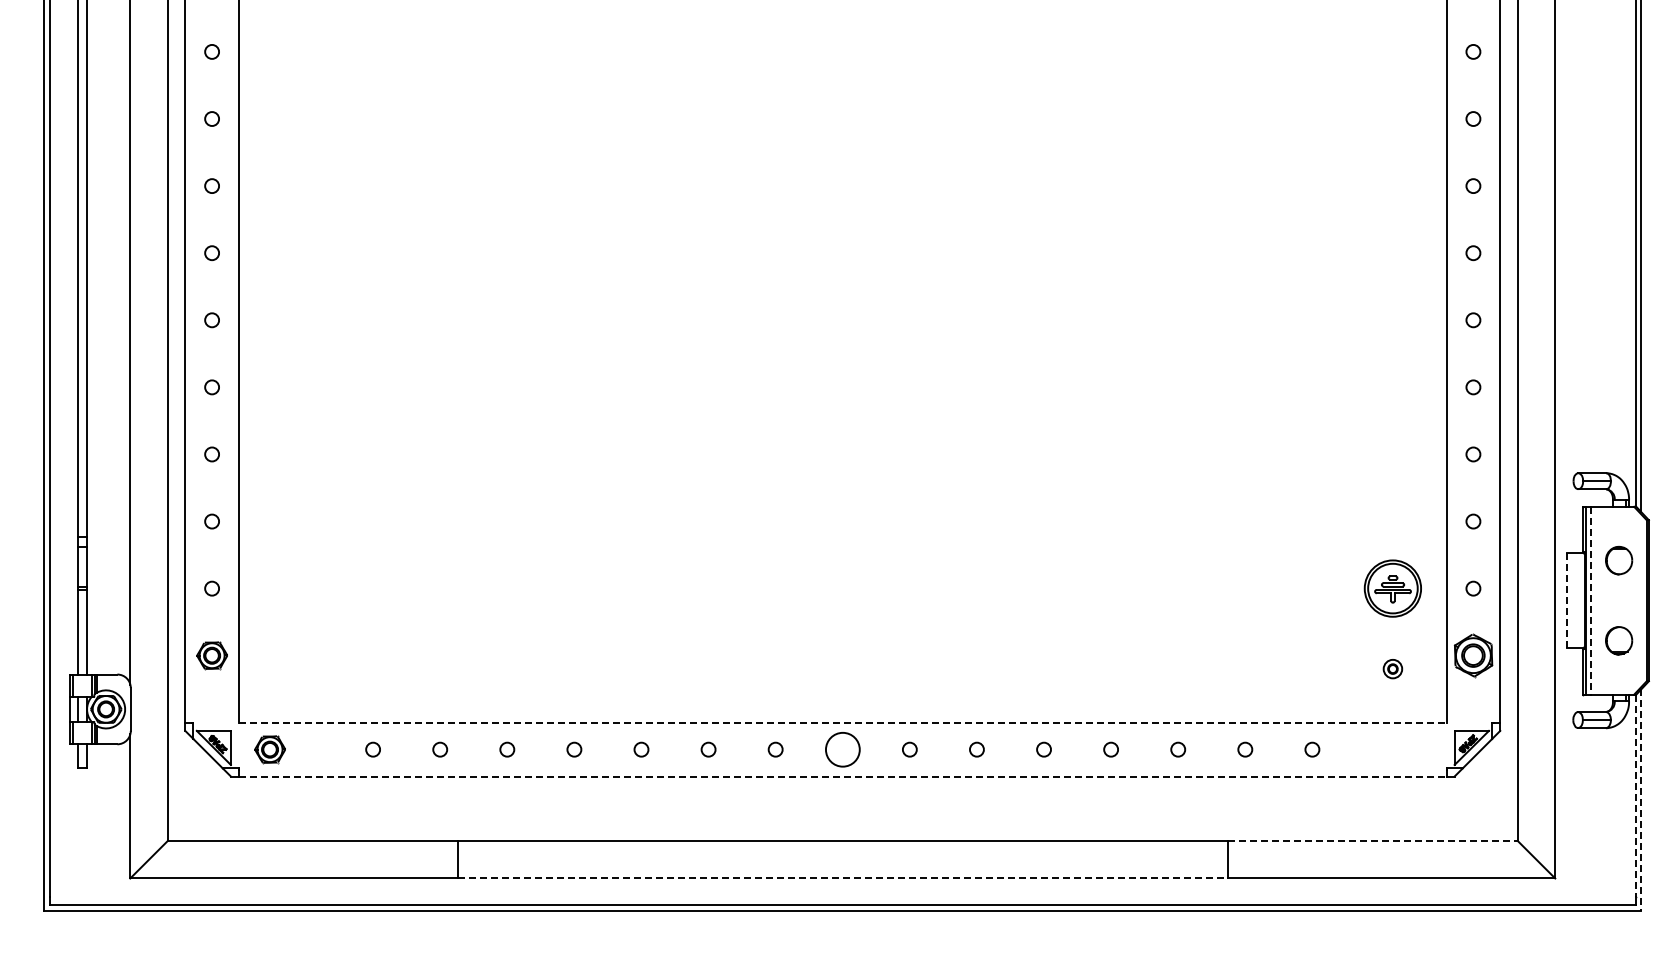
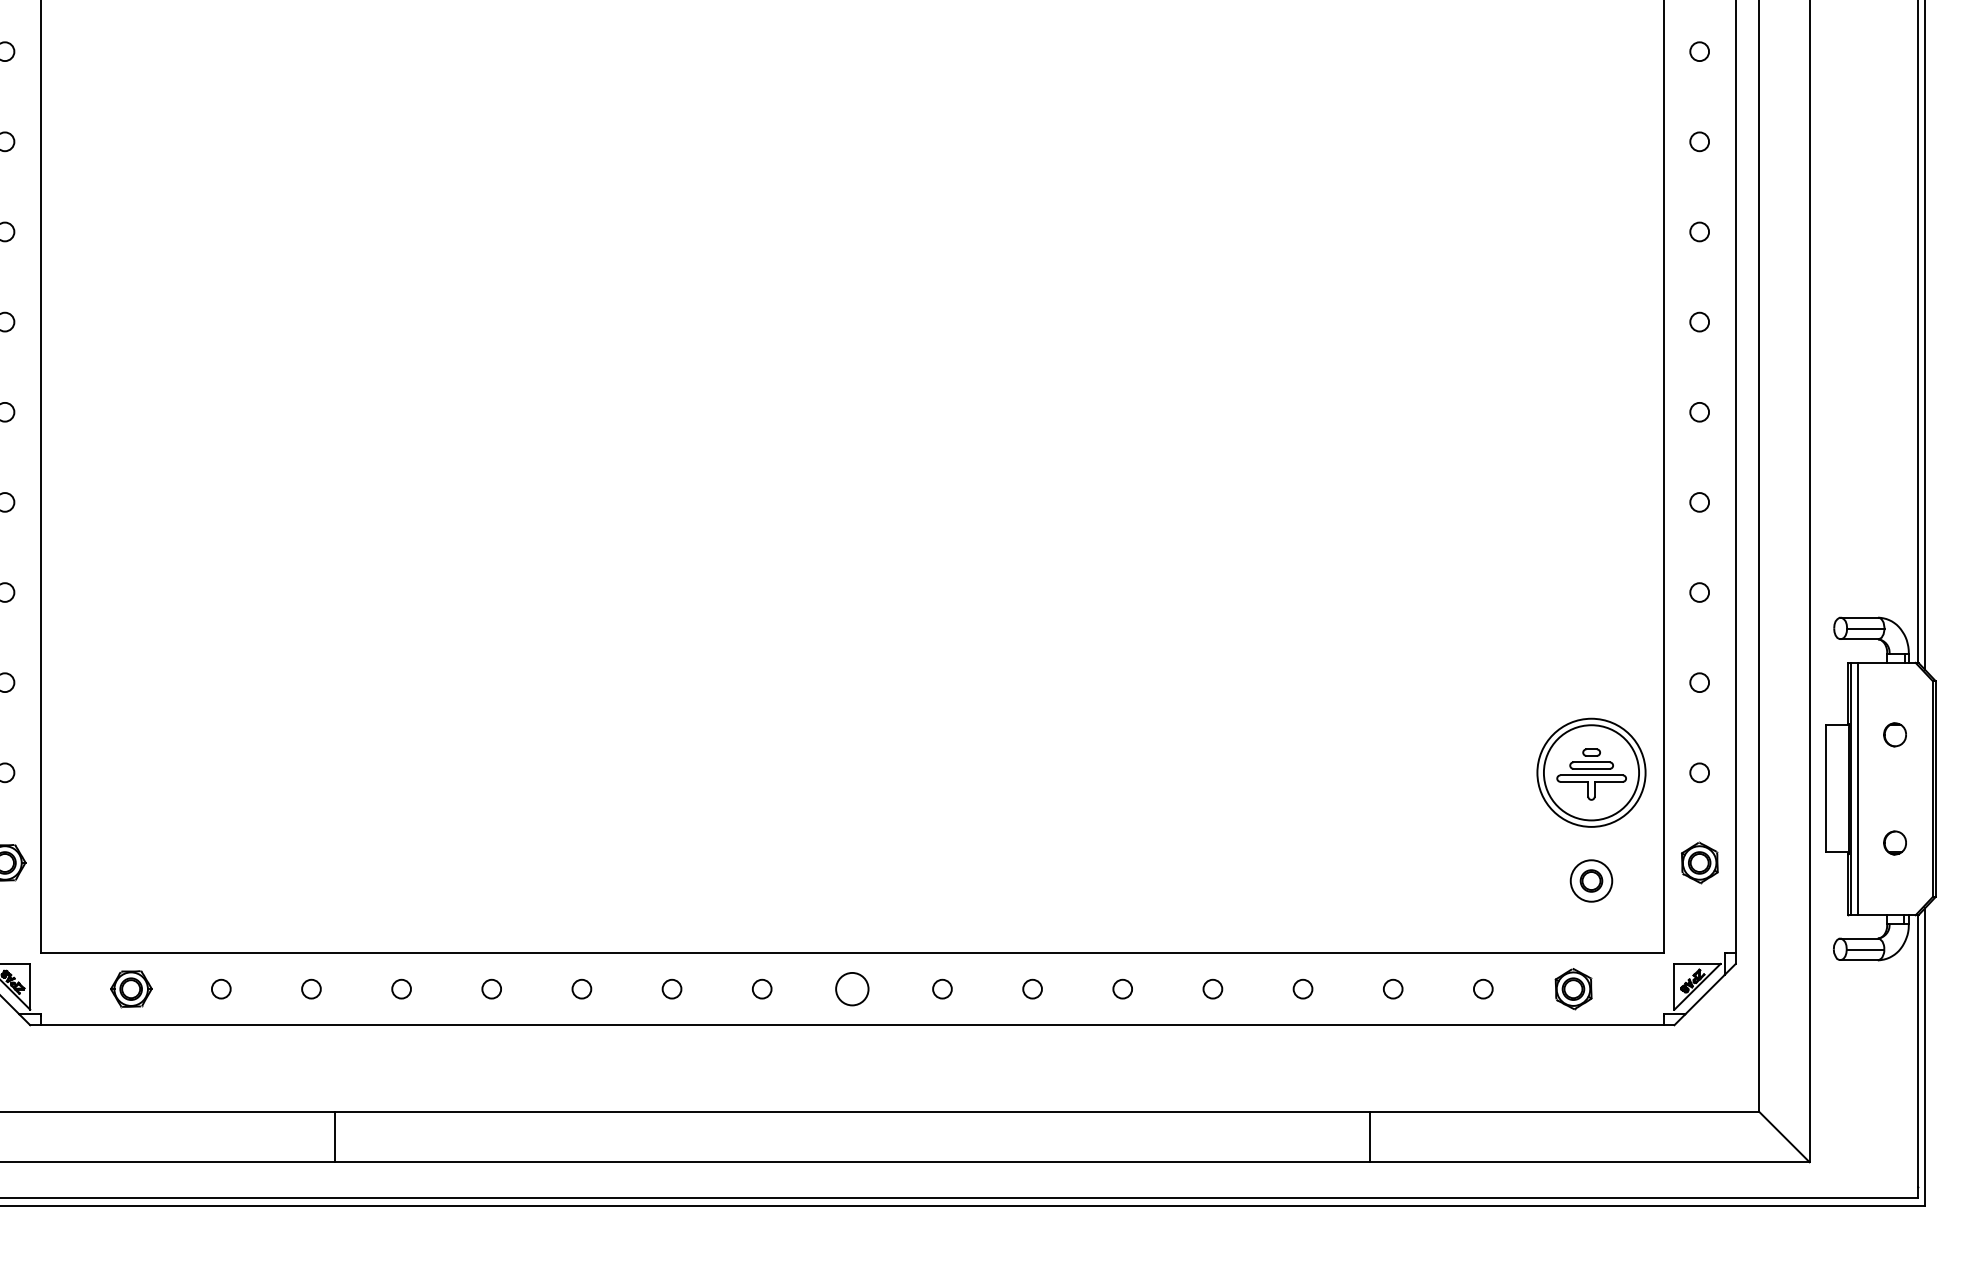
part: (1618, 559) -> (1894, 733), size x0.62
part: (1392, 588) -> (1590, 772), size x1.43
line: (1567, 600) -> (1826, 788), dashed -> solid
line: (1590, 600) -> (1856, 788), dashed -> solid
part: (1618, 640) -> (1894, 842), size x0.62
part: (1473, 655) -> (1699, 862), size x0.71
part: (1392, 668) -> (1590, 880), size x1.67
line: (842, 722) -> (851, 952), dashed -> solid
part: (269, 749) -> (130, 988), moved
circle: (842, 749) -> (851, 988), size x0.71
part: (1379, 749) -> (1573, 988), added
line: (842, 776) -> (851, 1025), dashed -> solid
line: (1635, 796) -> (1917, 1052), dashed -> solid
line: (1641, 800) -> (1925, 1057), dashed -> solid
line: (1372, 840) -> (1564, 1111), dashed -> solid
line: (843, 878) -> (853, 1162), dashed -> solid

